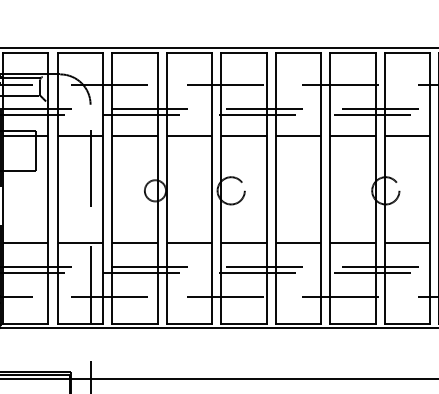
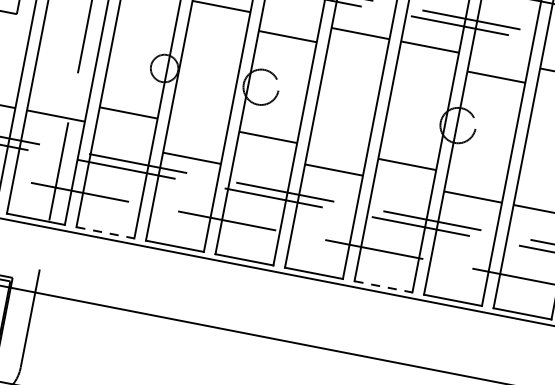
line: (243, 135) -> (287, 36), moved
line: (407, 135) -> (496, 76), moved
line: (134, 242) -> (128, 112), moved
line: (189, 242) -> (192, 158), moved
line: (243, 242) -> (267, 137), moved
line: (352, 242) -> (406, 164), moved
line: (134, 323) -> (105, 232), solid -> dashed
line: (353, 323) -> (384, 286), solid -> dashed

